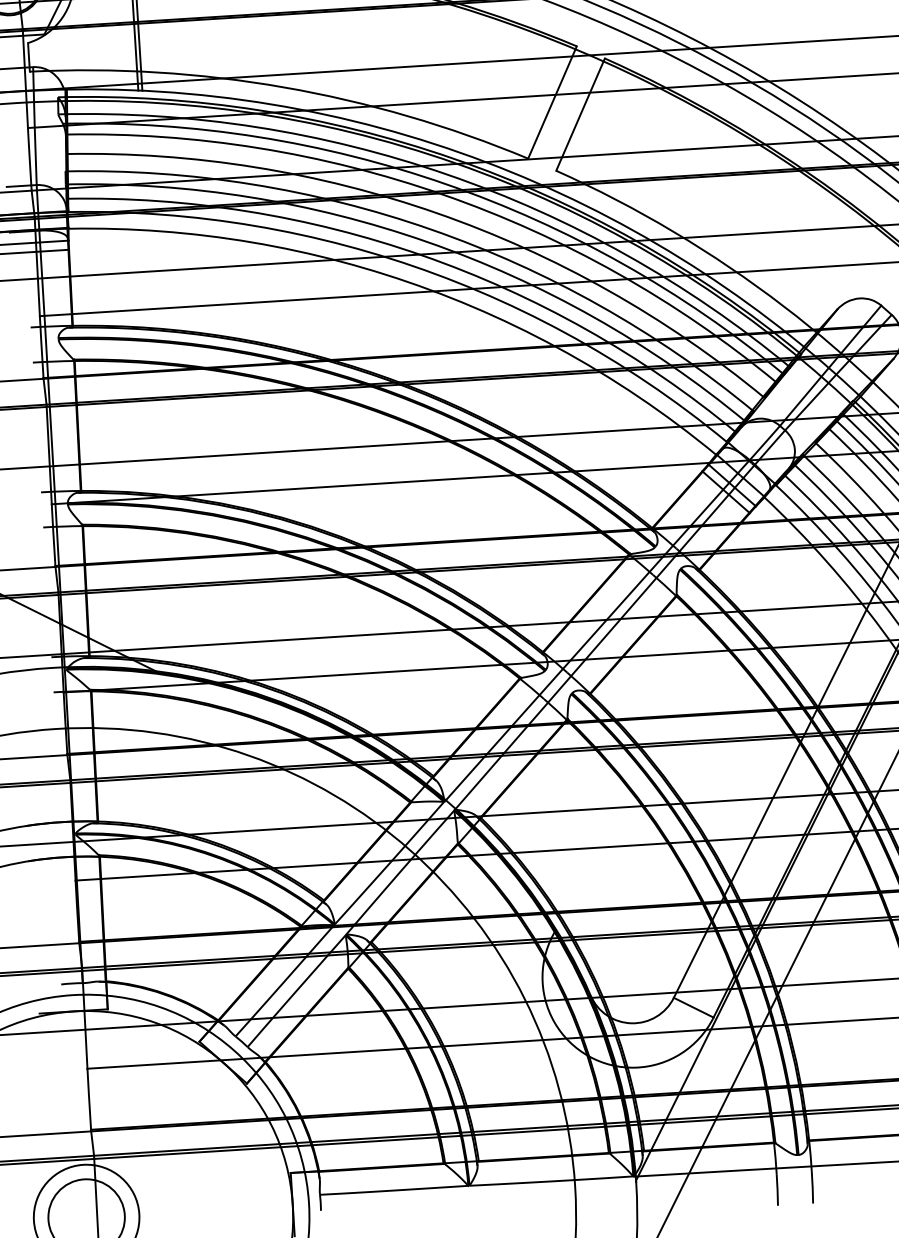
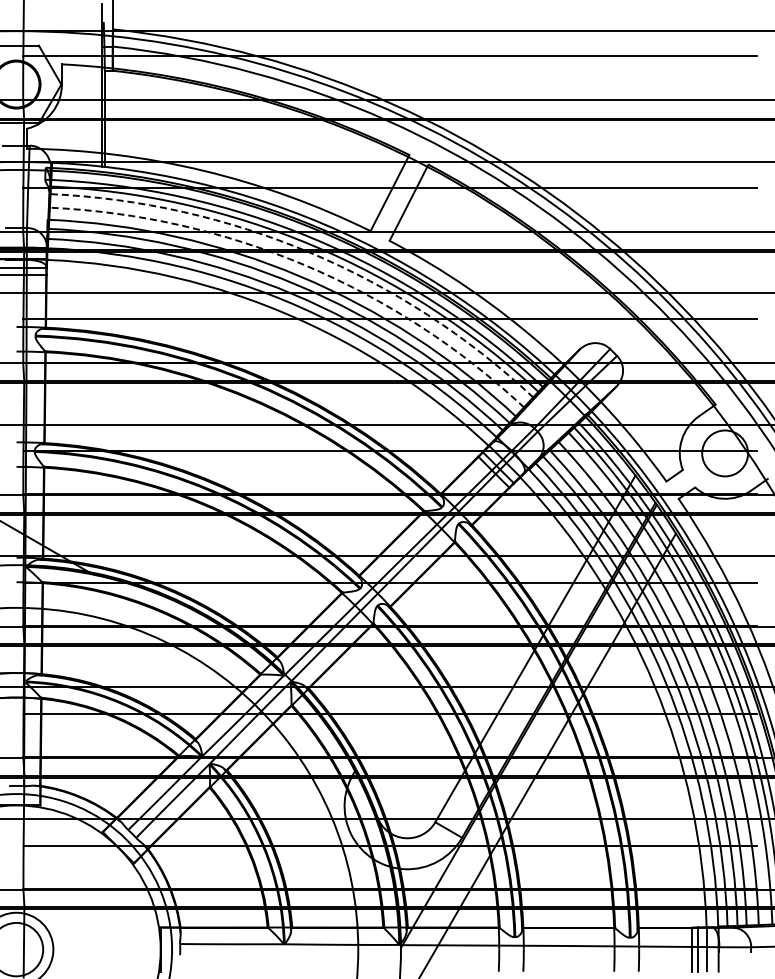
arc: (444, 194) -> (310, 252), solid -> dashed
arc: (436, 213) -> (304, 265), solid -> dashed

